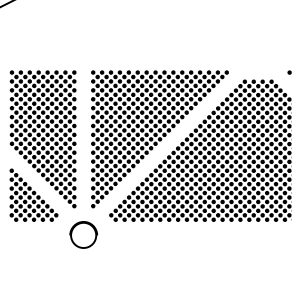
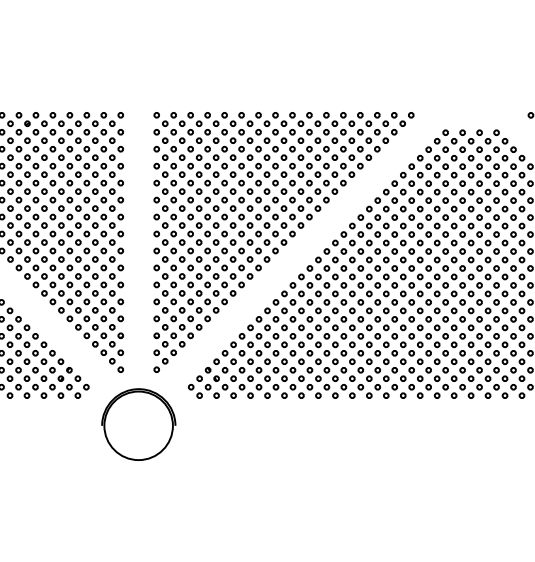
part: (83, 234) -> (138, 423), size x1.43

